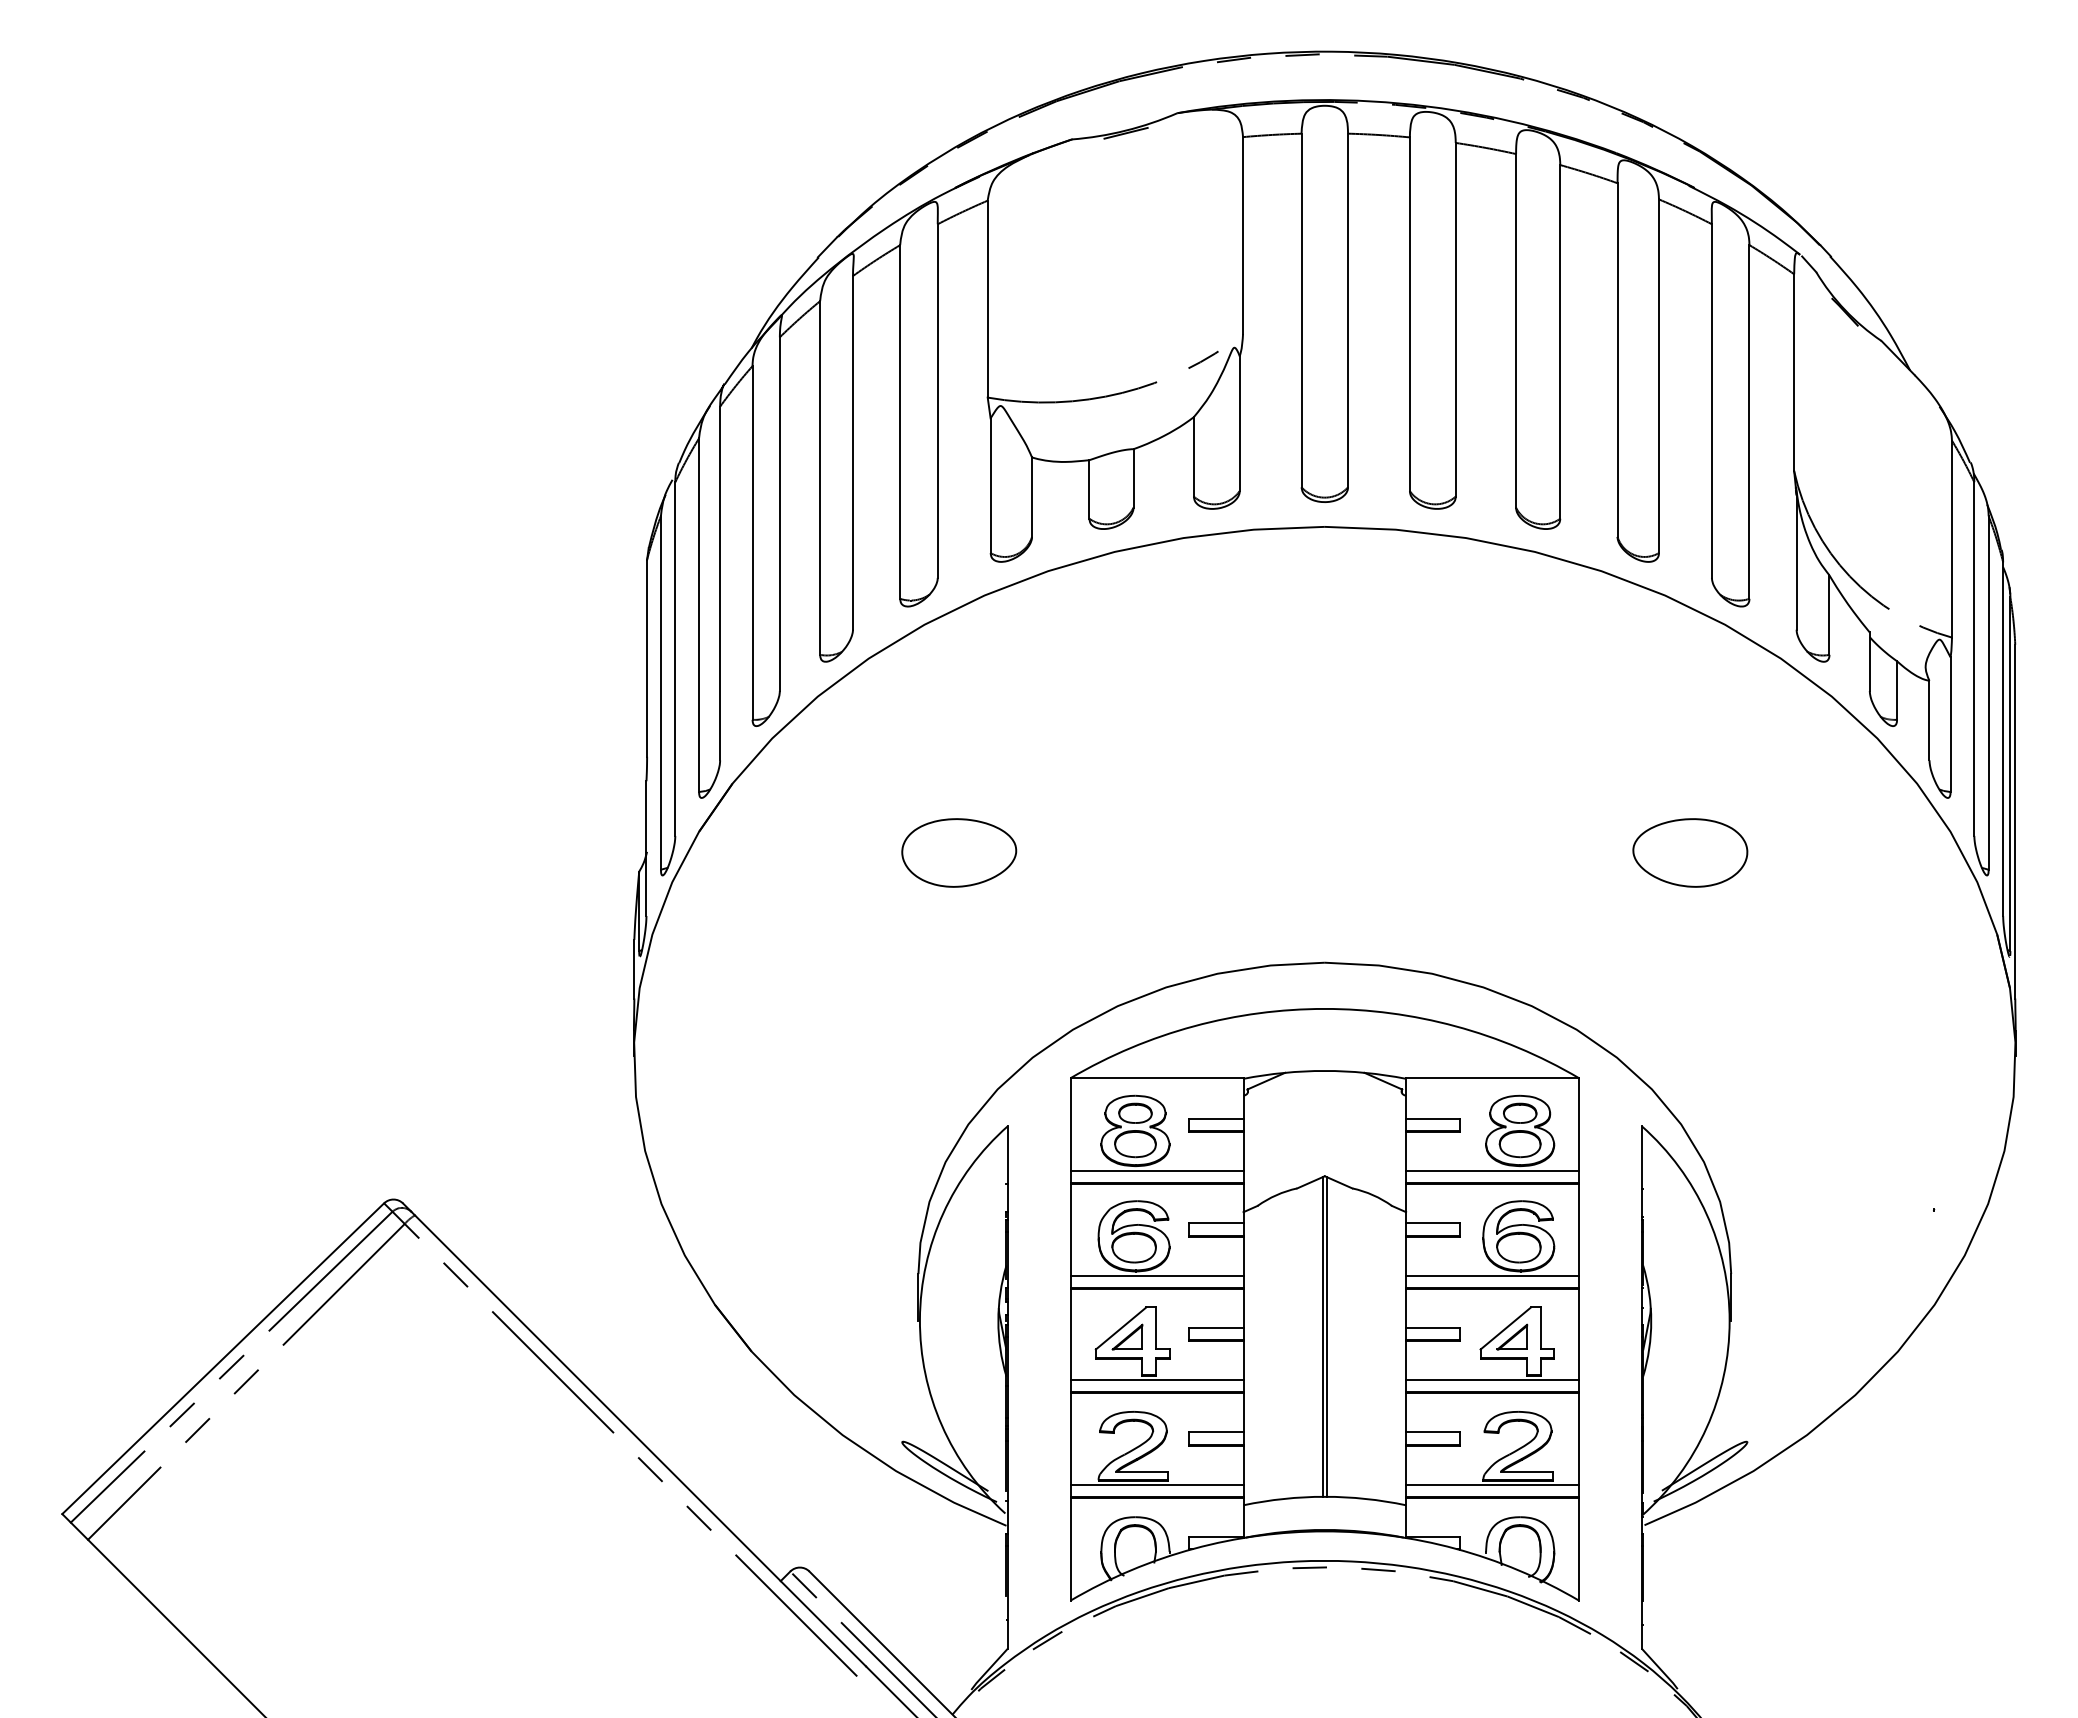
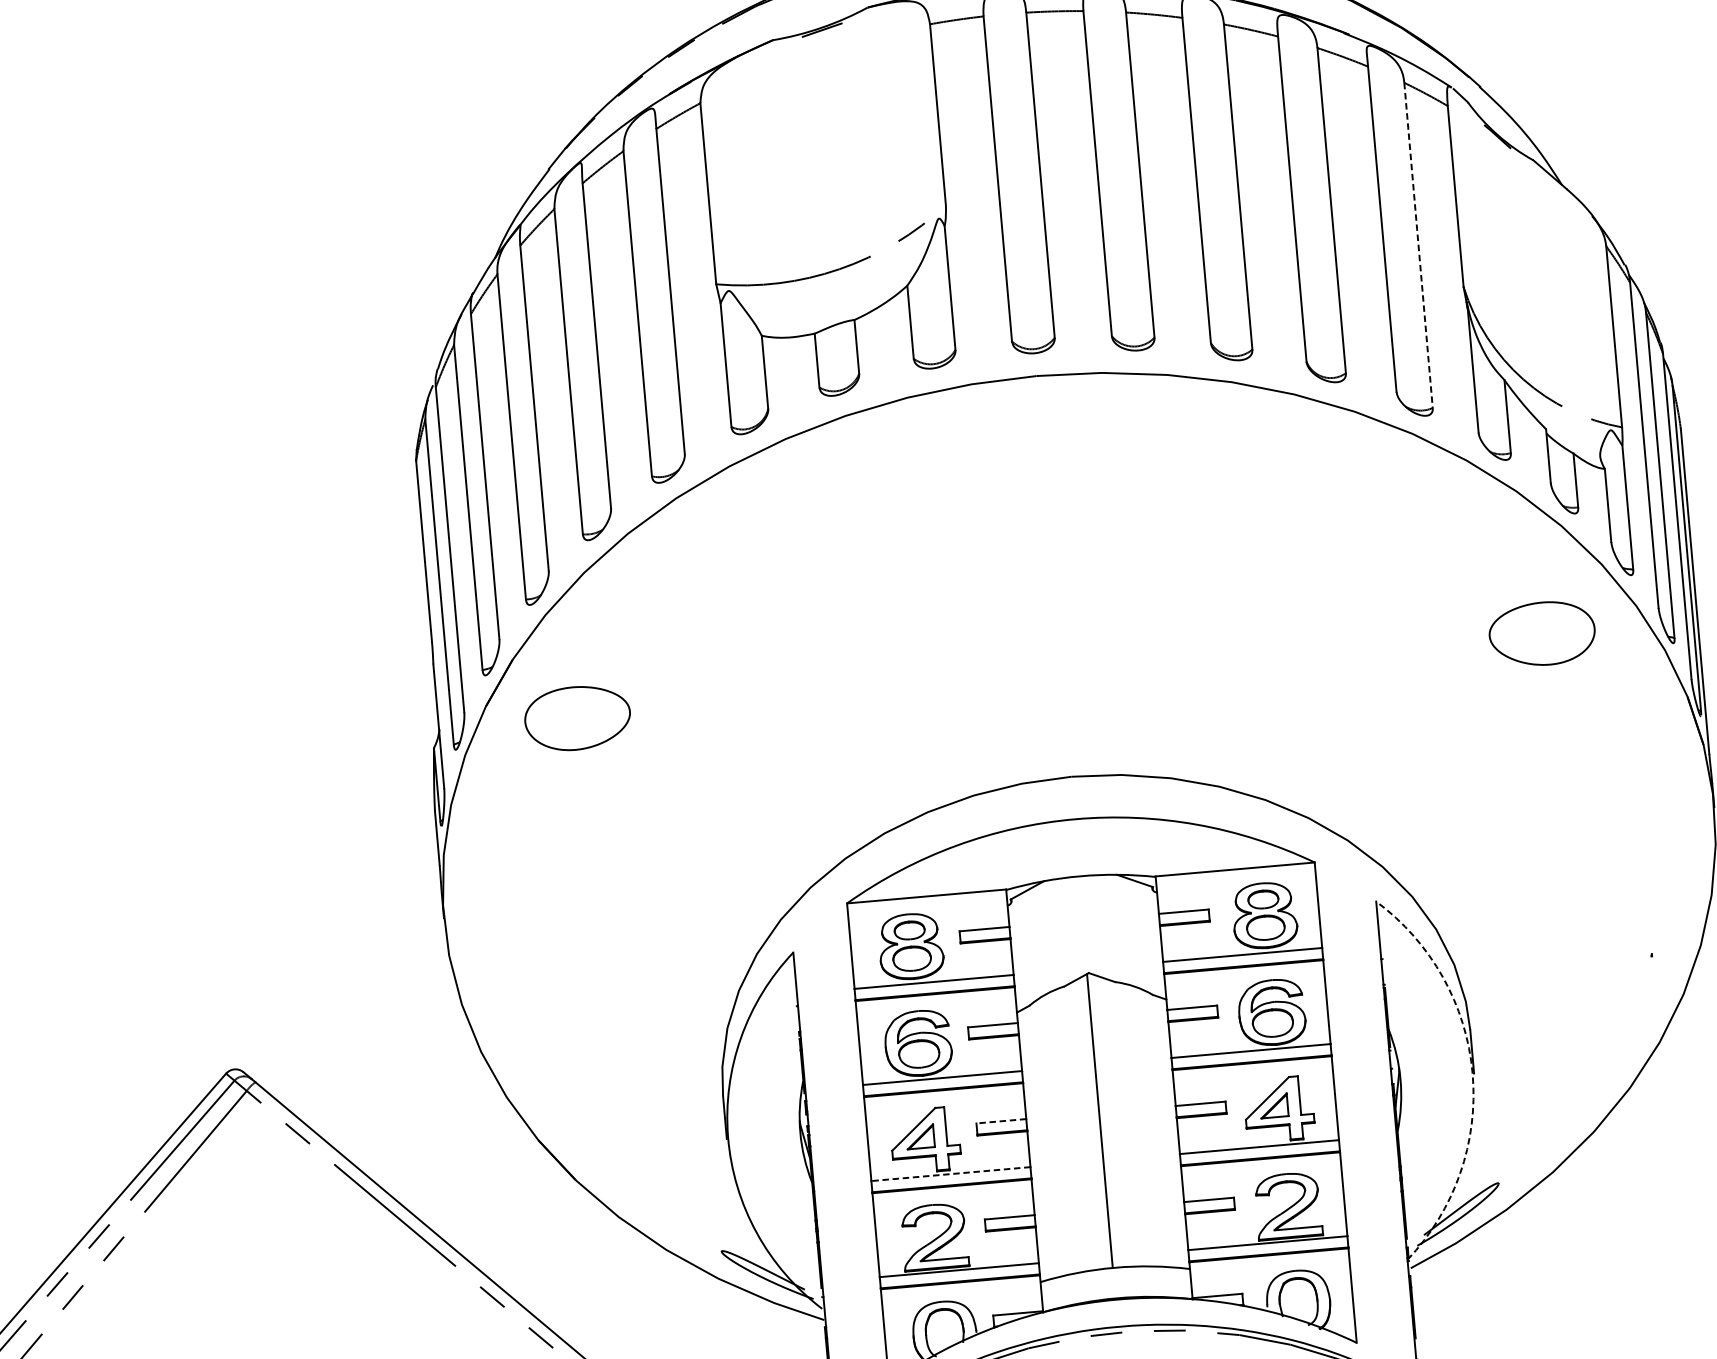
line: (1749, 422) -> (1418, 245), solid -> dashed
part: (959, 852) -> (577, 717), moved
part: (1690, 852) -> (1542, 633), moved
arc: (1729, 1321) -> (1472, 1074), solid -> dashed
line: (1215, 1327) -> (1000, 1120), solid -> dashed
line: (1326, 1336) -> (1103, 1120), removed
line: (1157, 1380) -> (951, 1174), solid -> dashed

